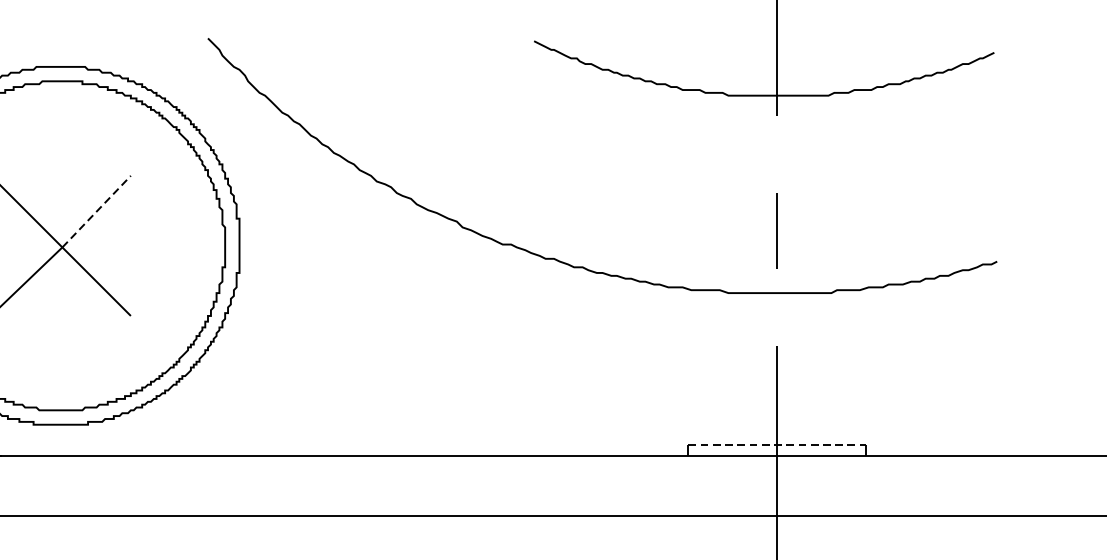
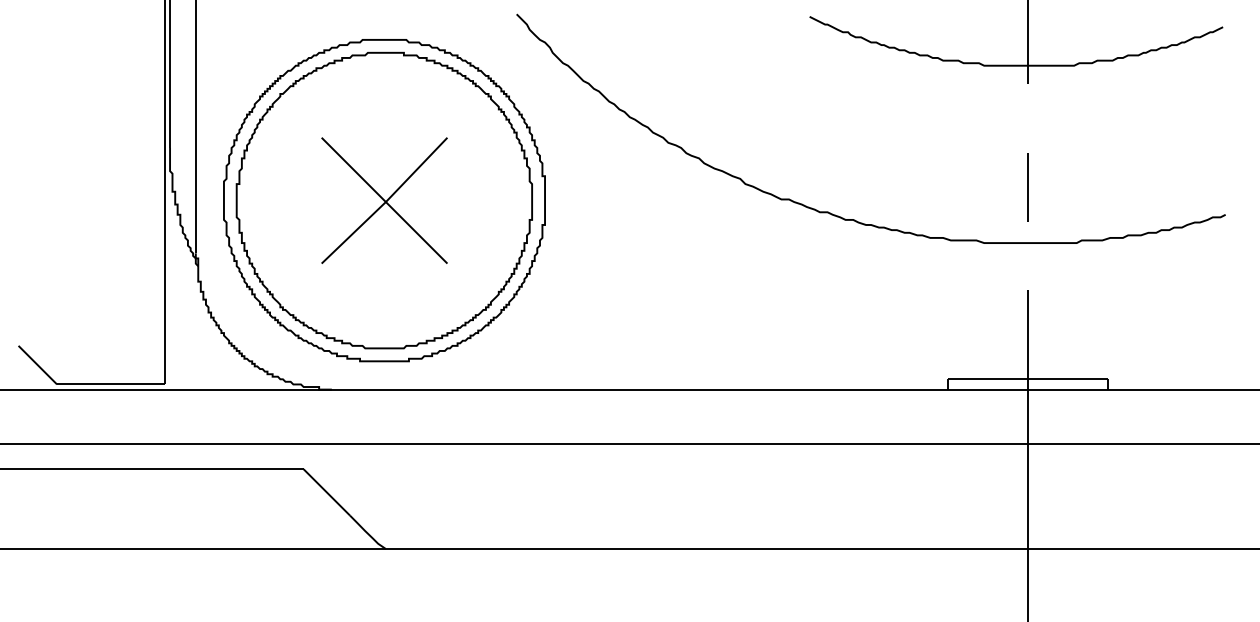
line: (97, 211) -> (417, 169), dashed -> solid
line: (776, 444) -> (1027, 379), dashed -> solid

